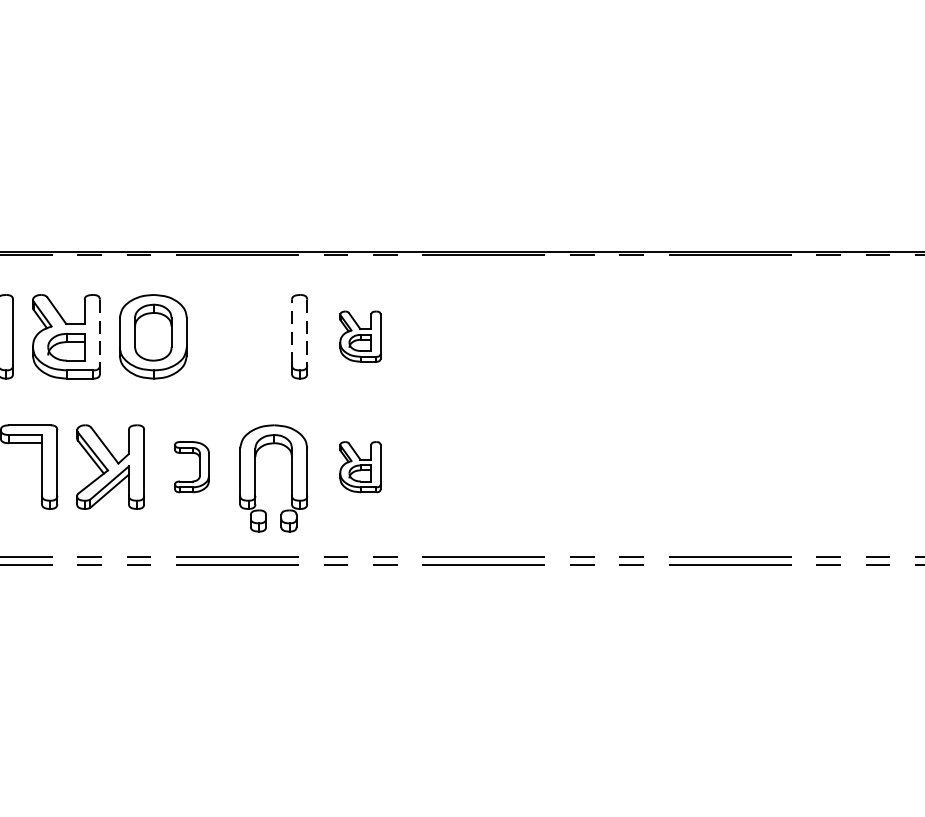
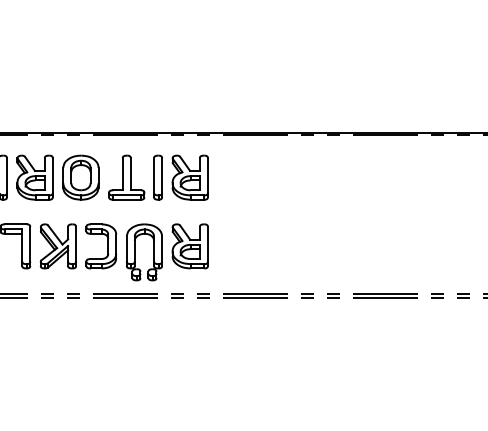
line: (292, 332) -> (154, 175), dashed -> solid
line: (99, 334) -> (52, 176), dashed -> solid
line: (307, 334) -> (162, 176), dashed -> solid
part: (239, 336) -> (126, 177), added
part: (359, 336) -> (189, 177), size x1.67
part: (192, 467) -> (101, 246), size x1.67
part: (359, 467) -> (189, 246), size x1.67

